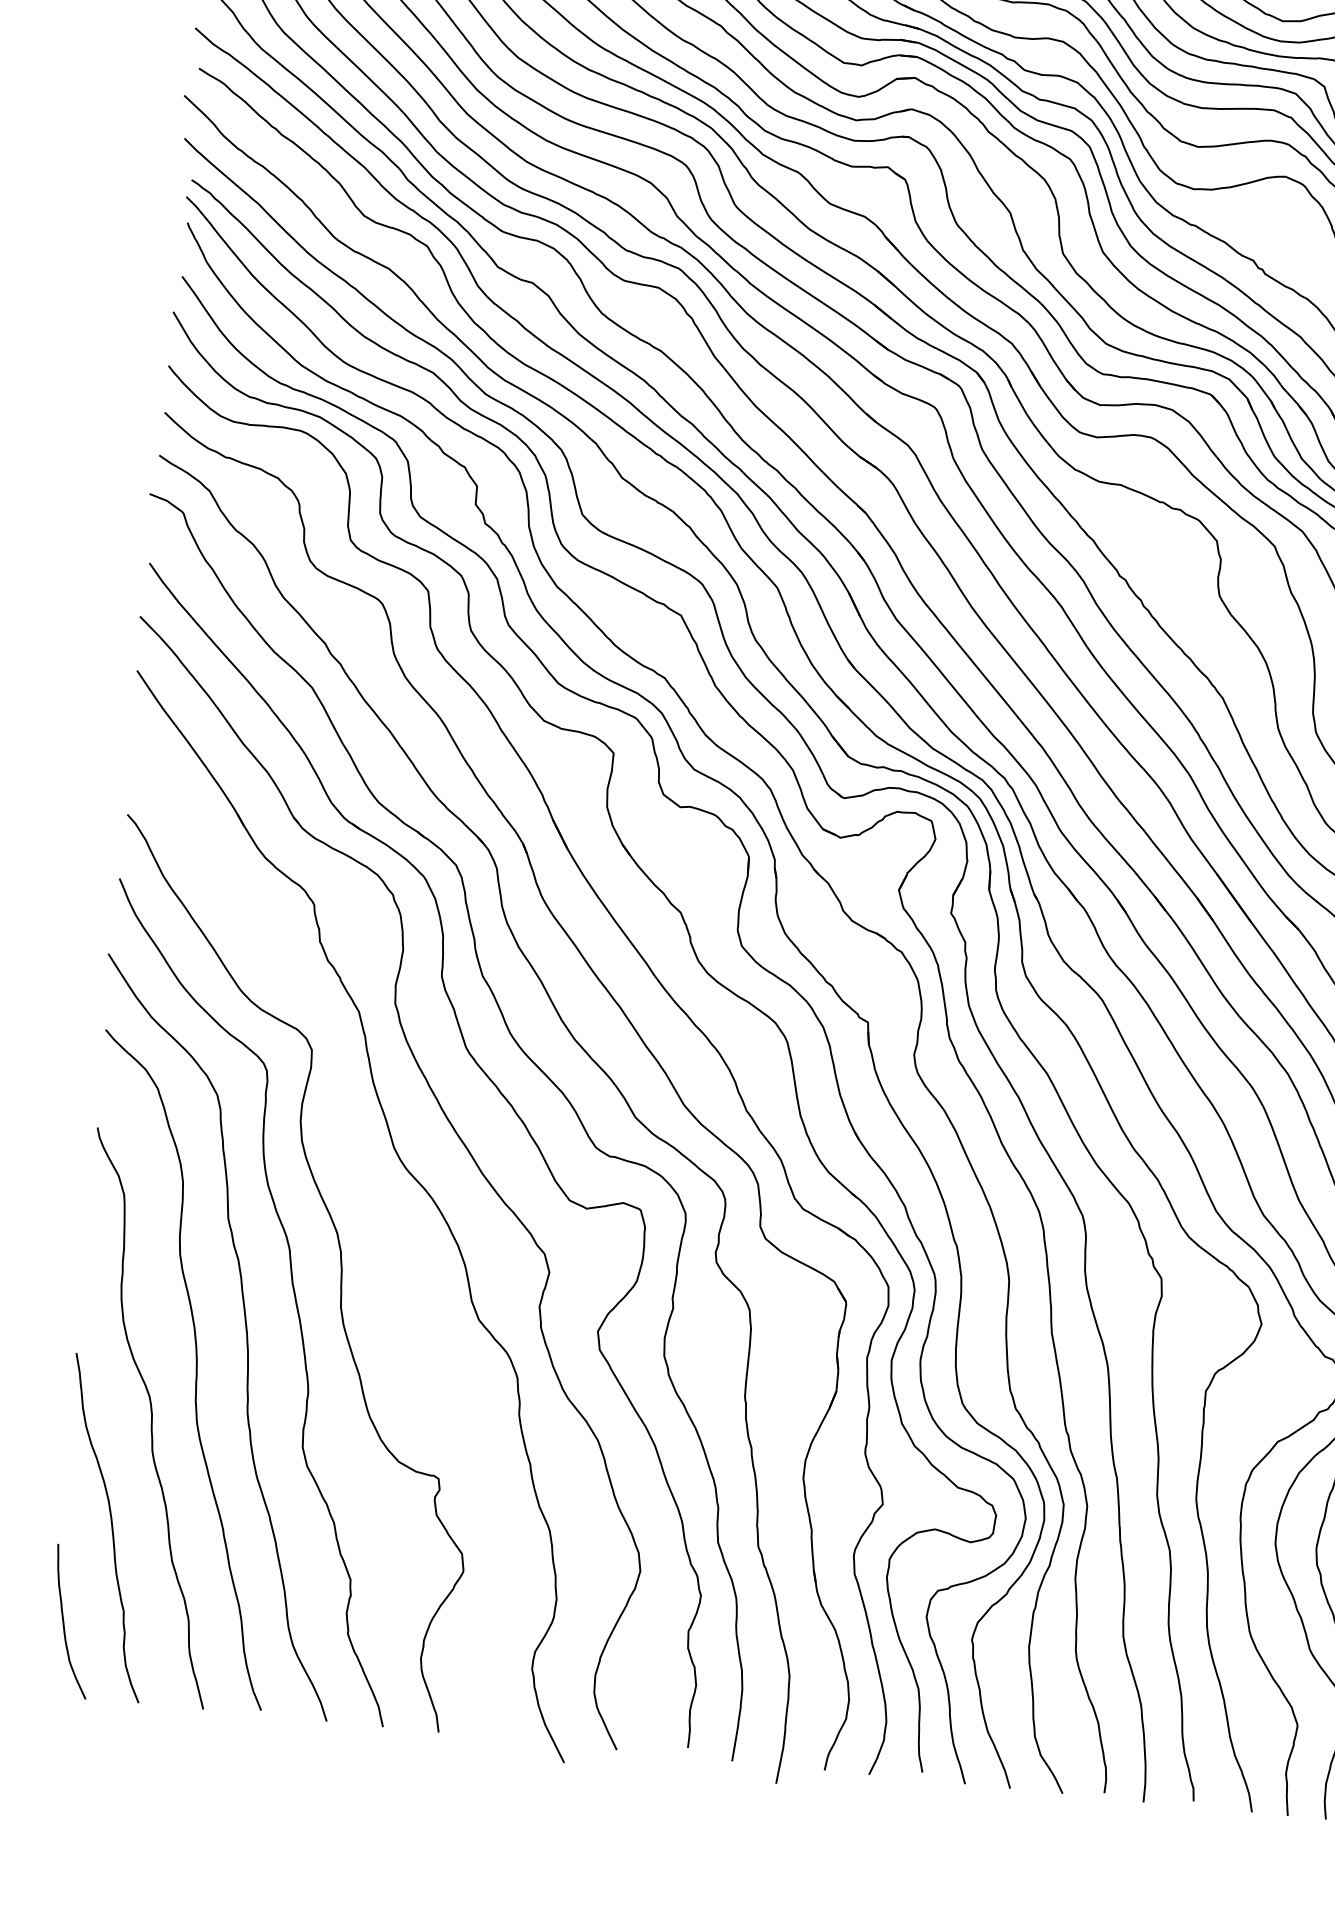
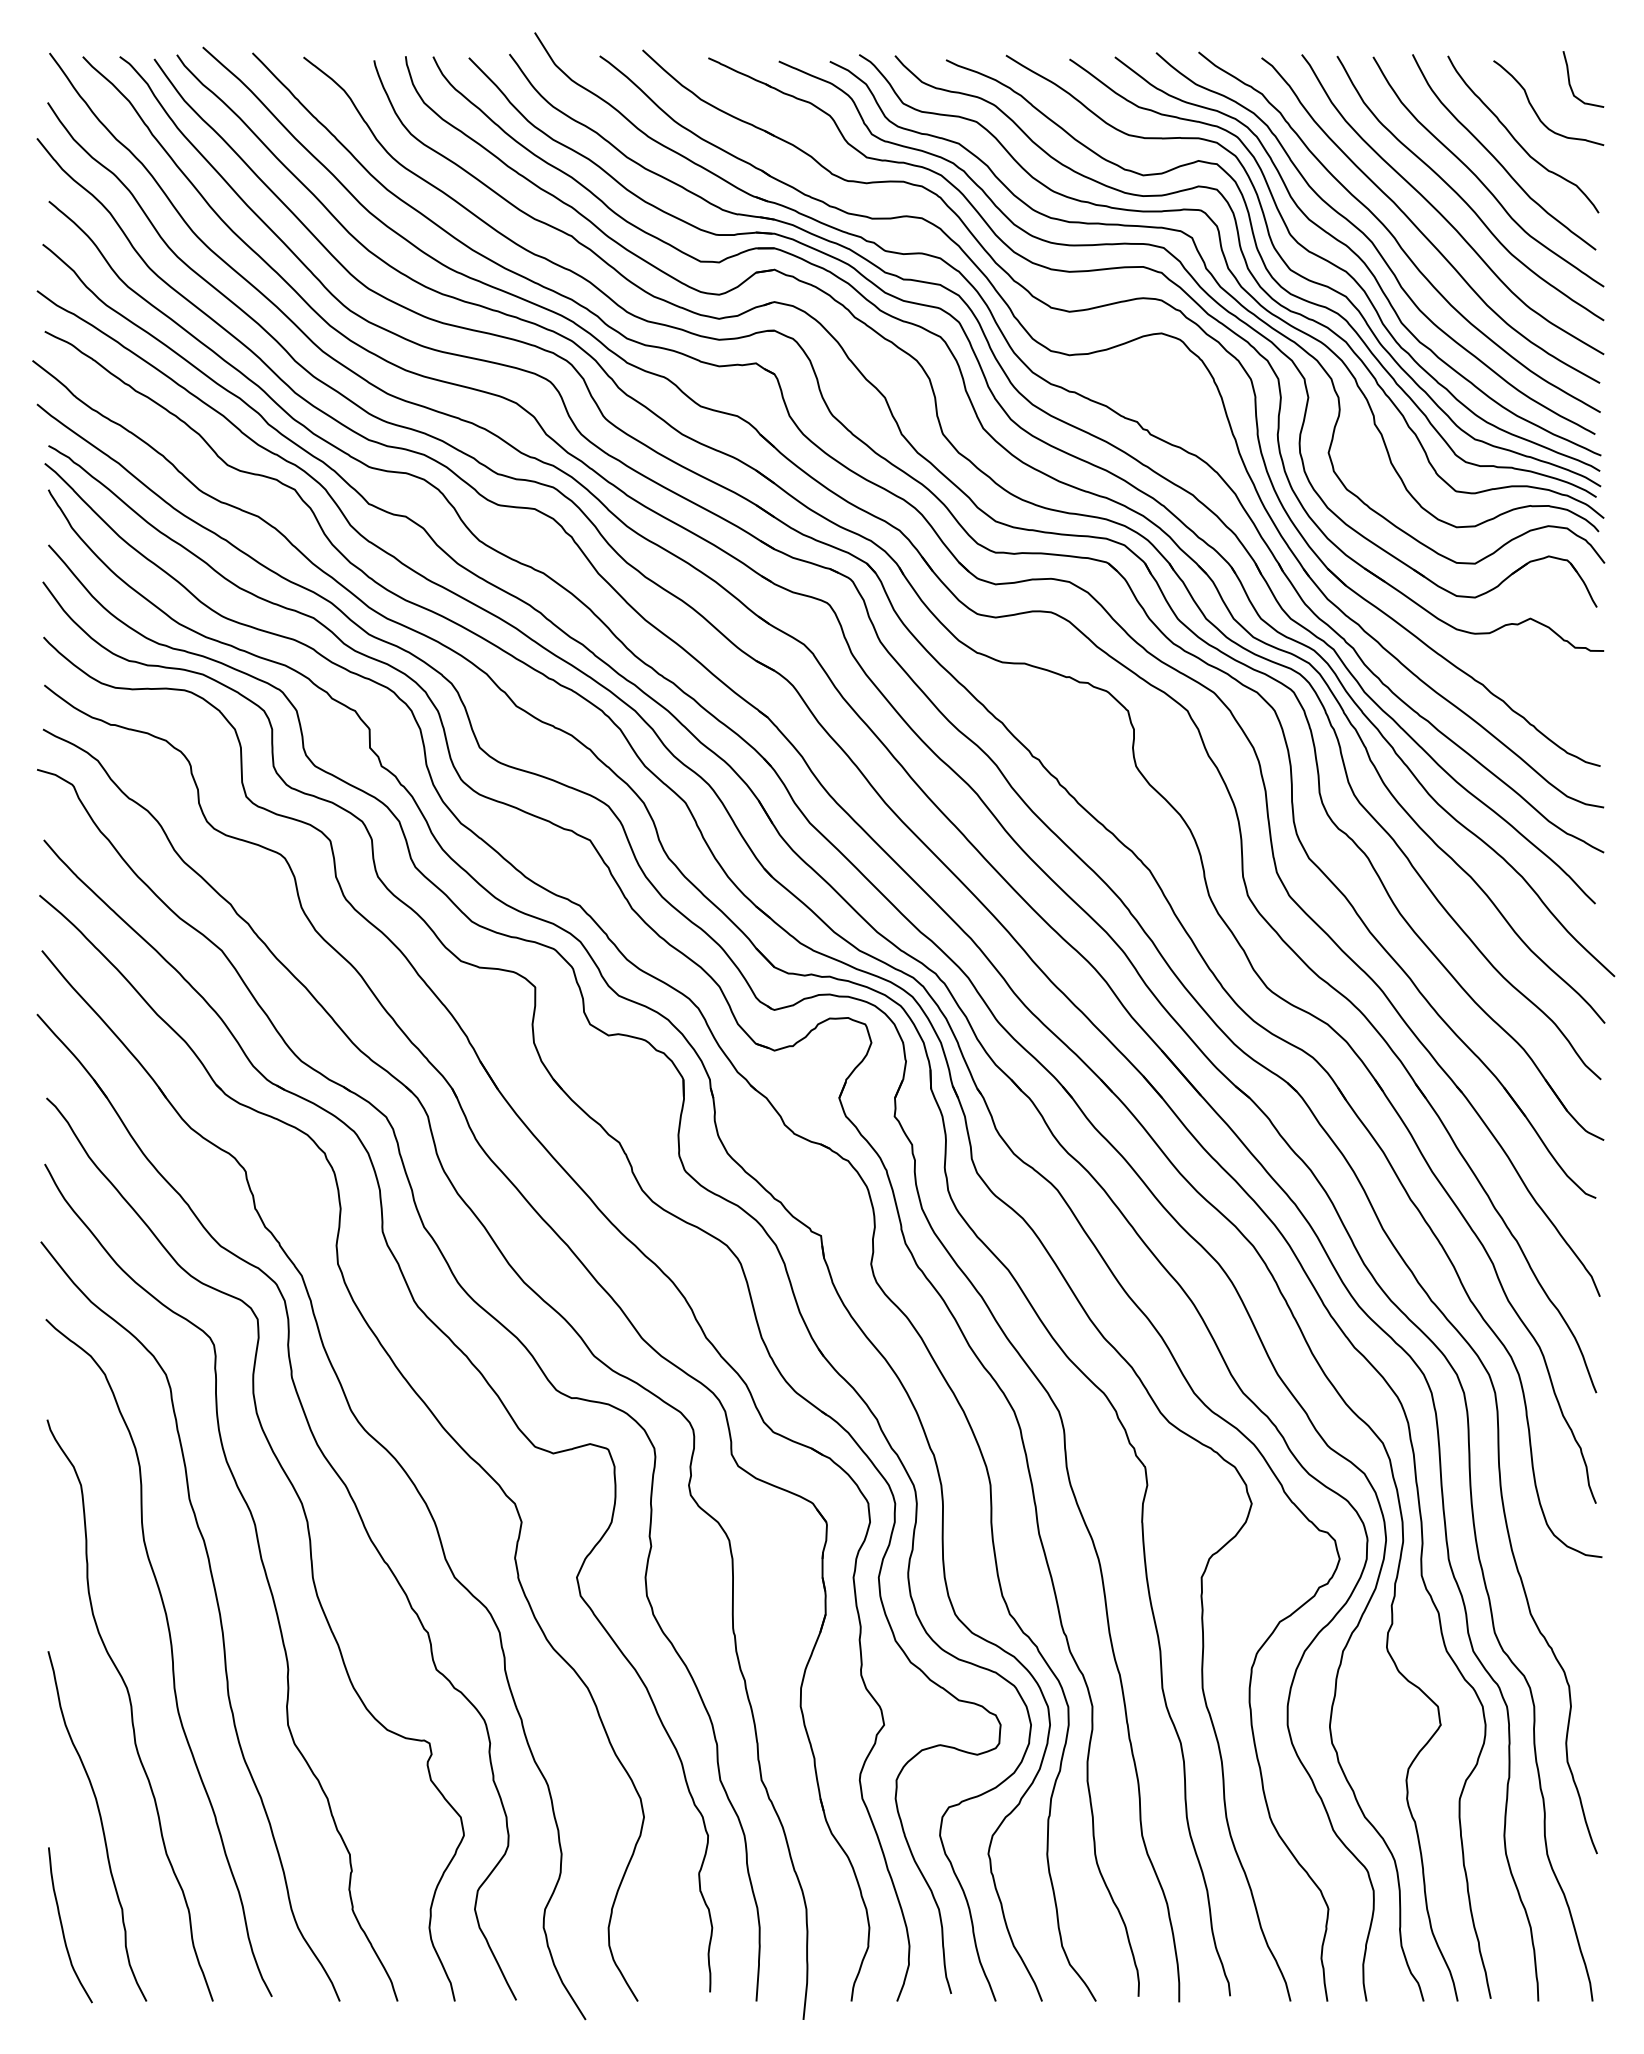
part: (369, 1202) -> (331, 1468), added

